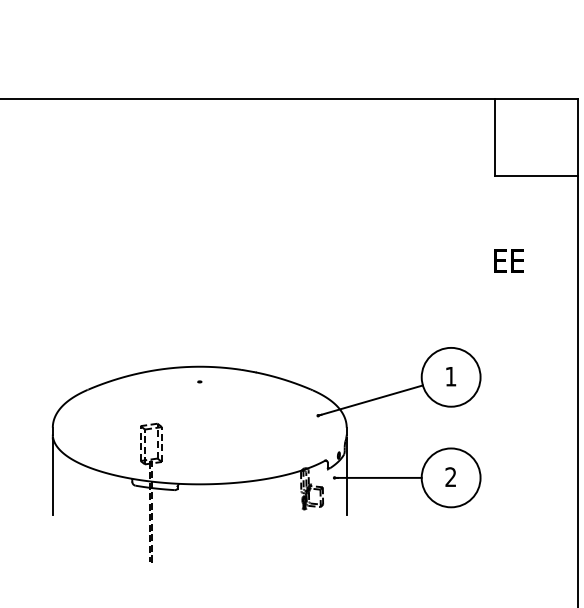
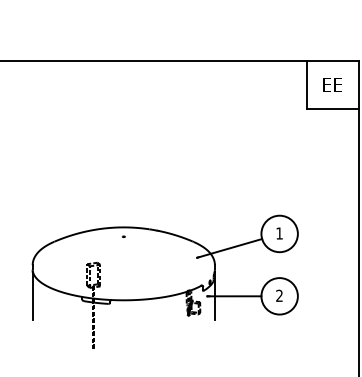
text: (508, 260) -> (332, 84), moved

